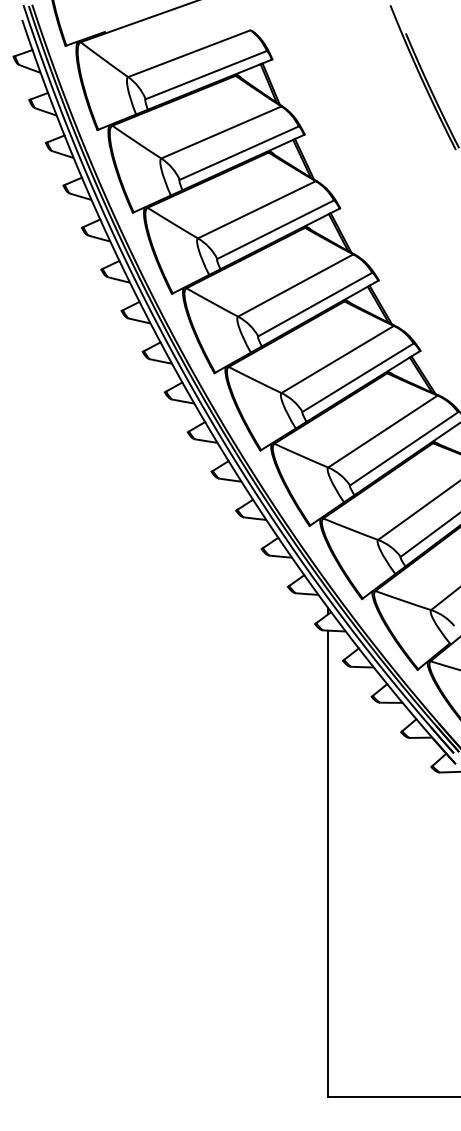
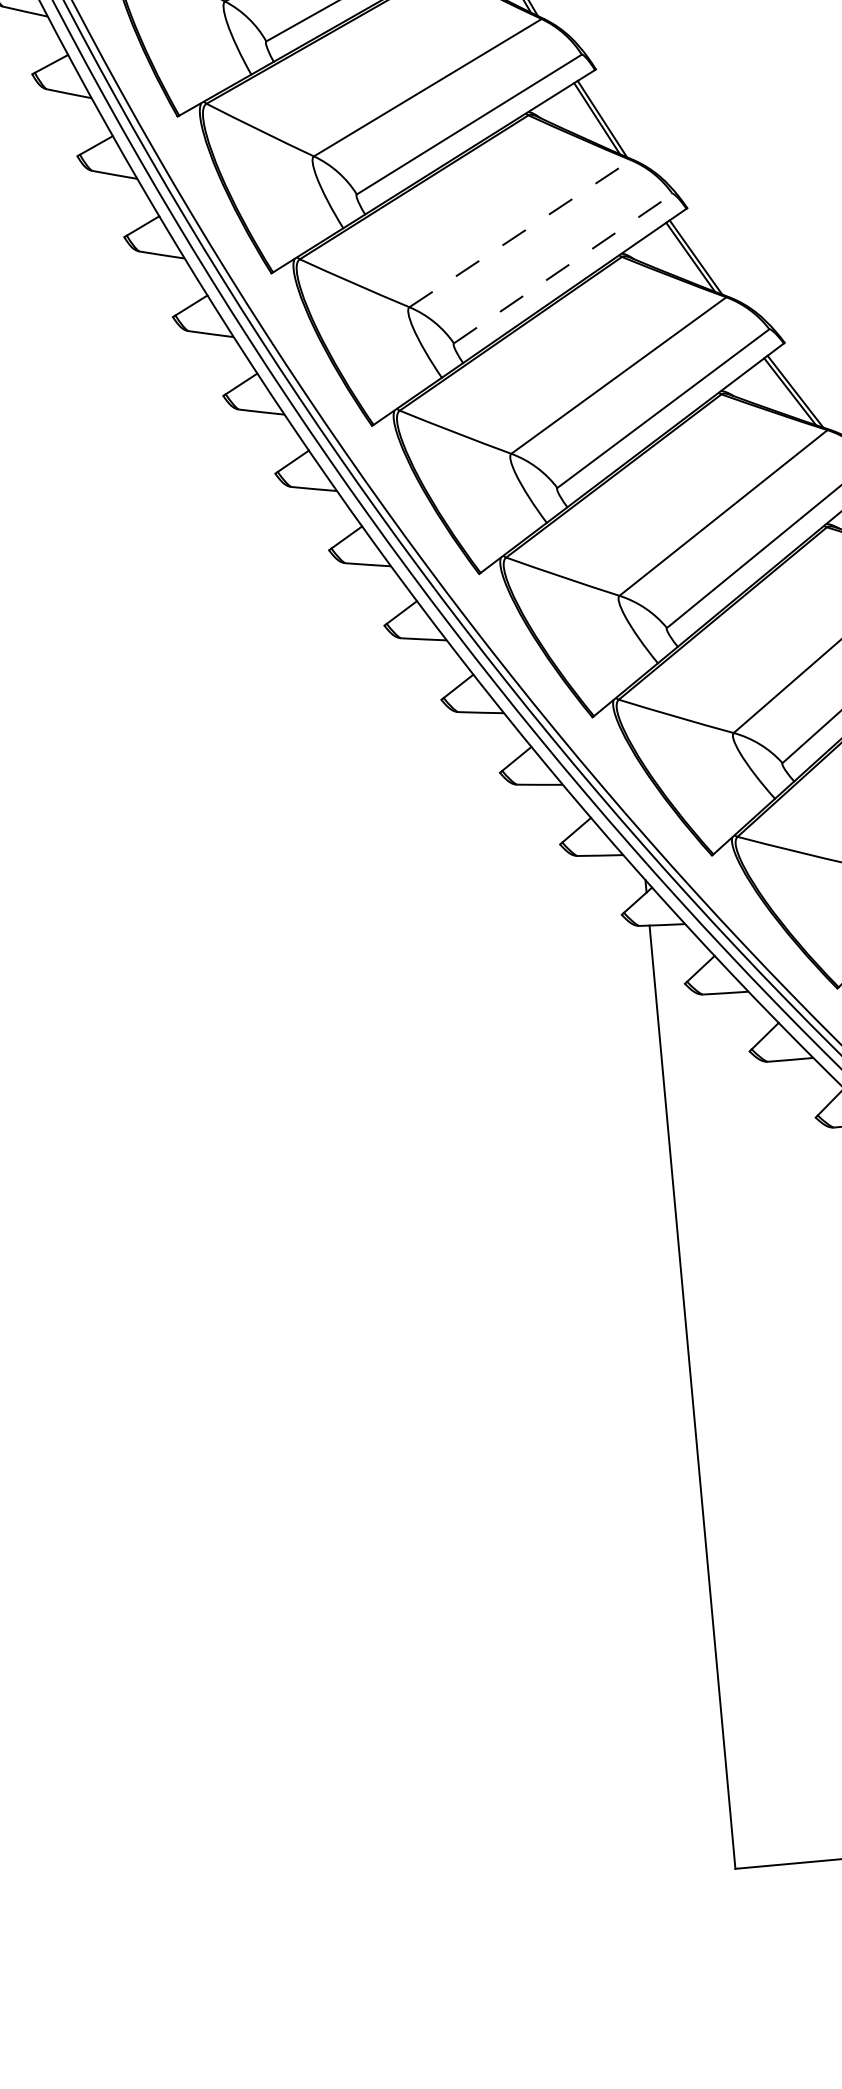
line: (296, 285) -> (521, 233), solid -> dashed
line: (315, 304) -> (563, 268), solid -> dashed

